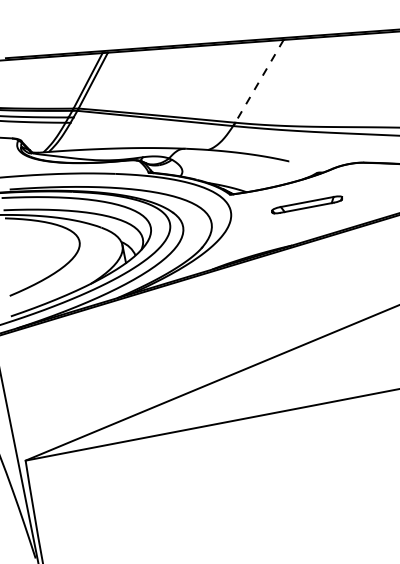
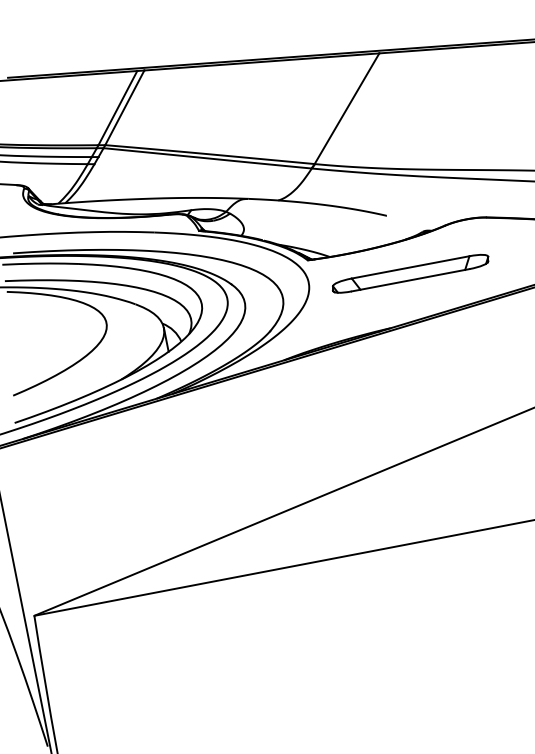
line: (259, 81) -> (347, 108), dashed -> solid
part: (307, 204) -> (411, 273), size x1.67

